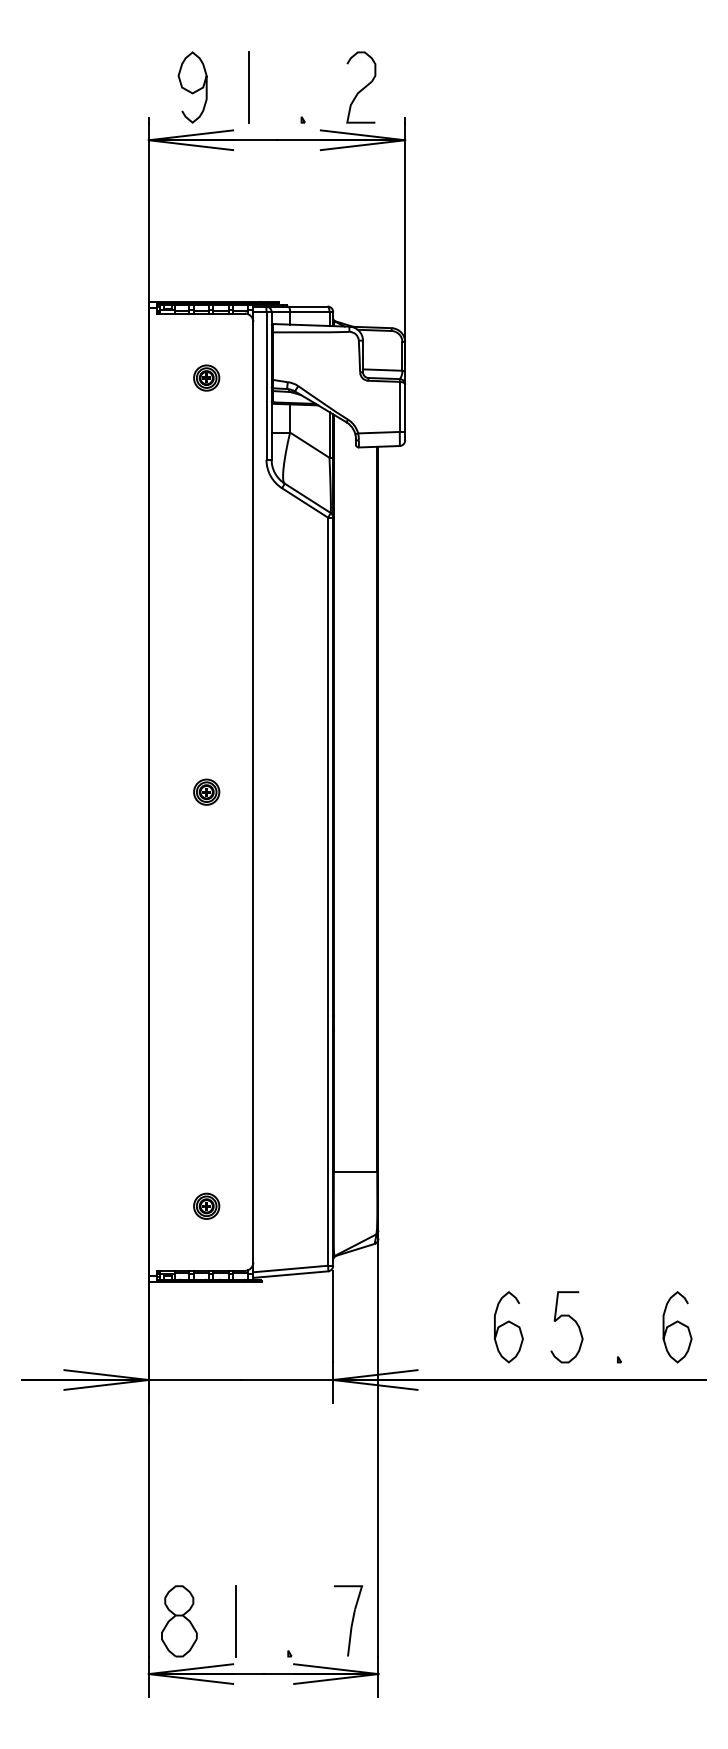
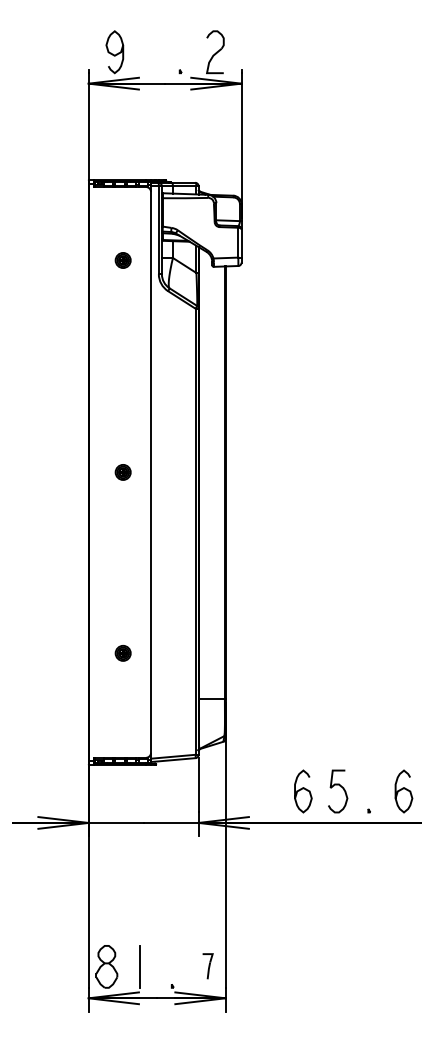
line: (249, 87) -> (148, 52), removed
part: (205, 378) -> (122, 260), moved
part: (205, 1206) -> (122, 653), moved
part: (348, 1620) -> (207, 966), size x0.6

